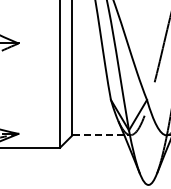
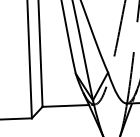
line: (98, 135) -> (65, 105), dashed -> solid

